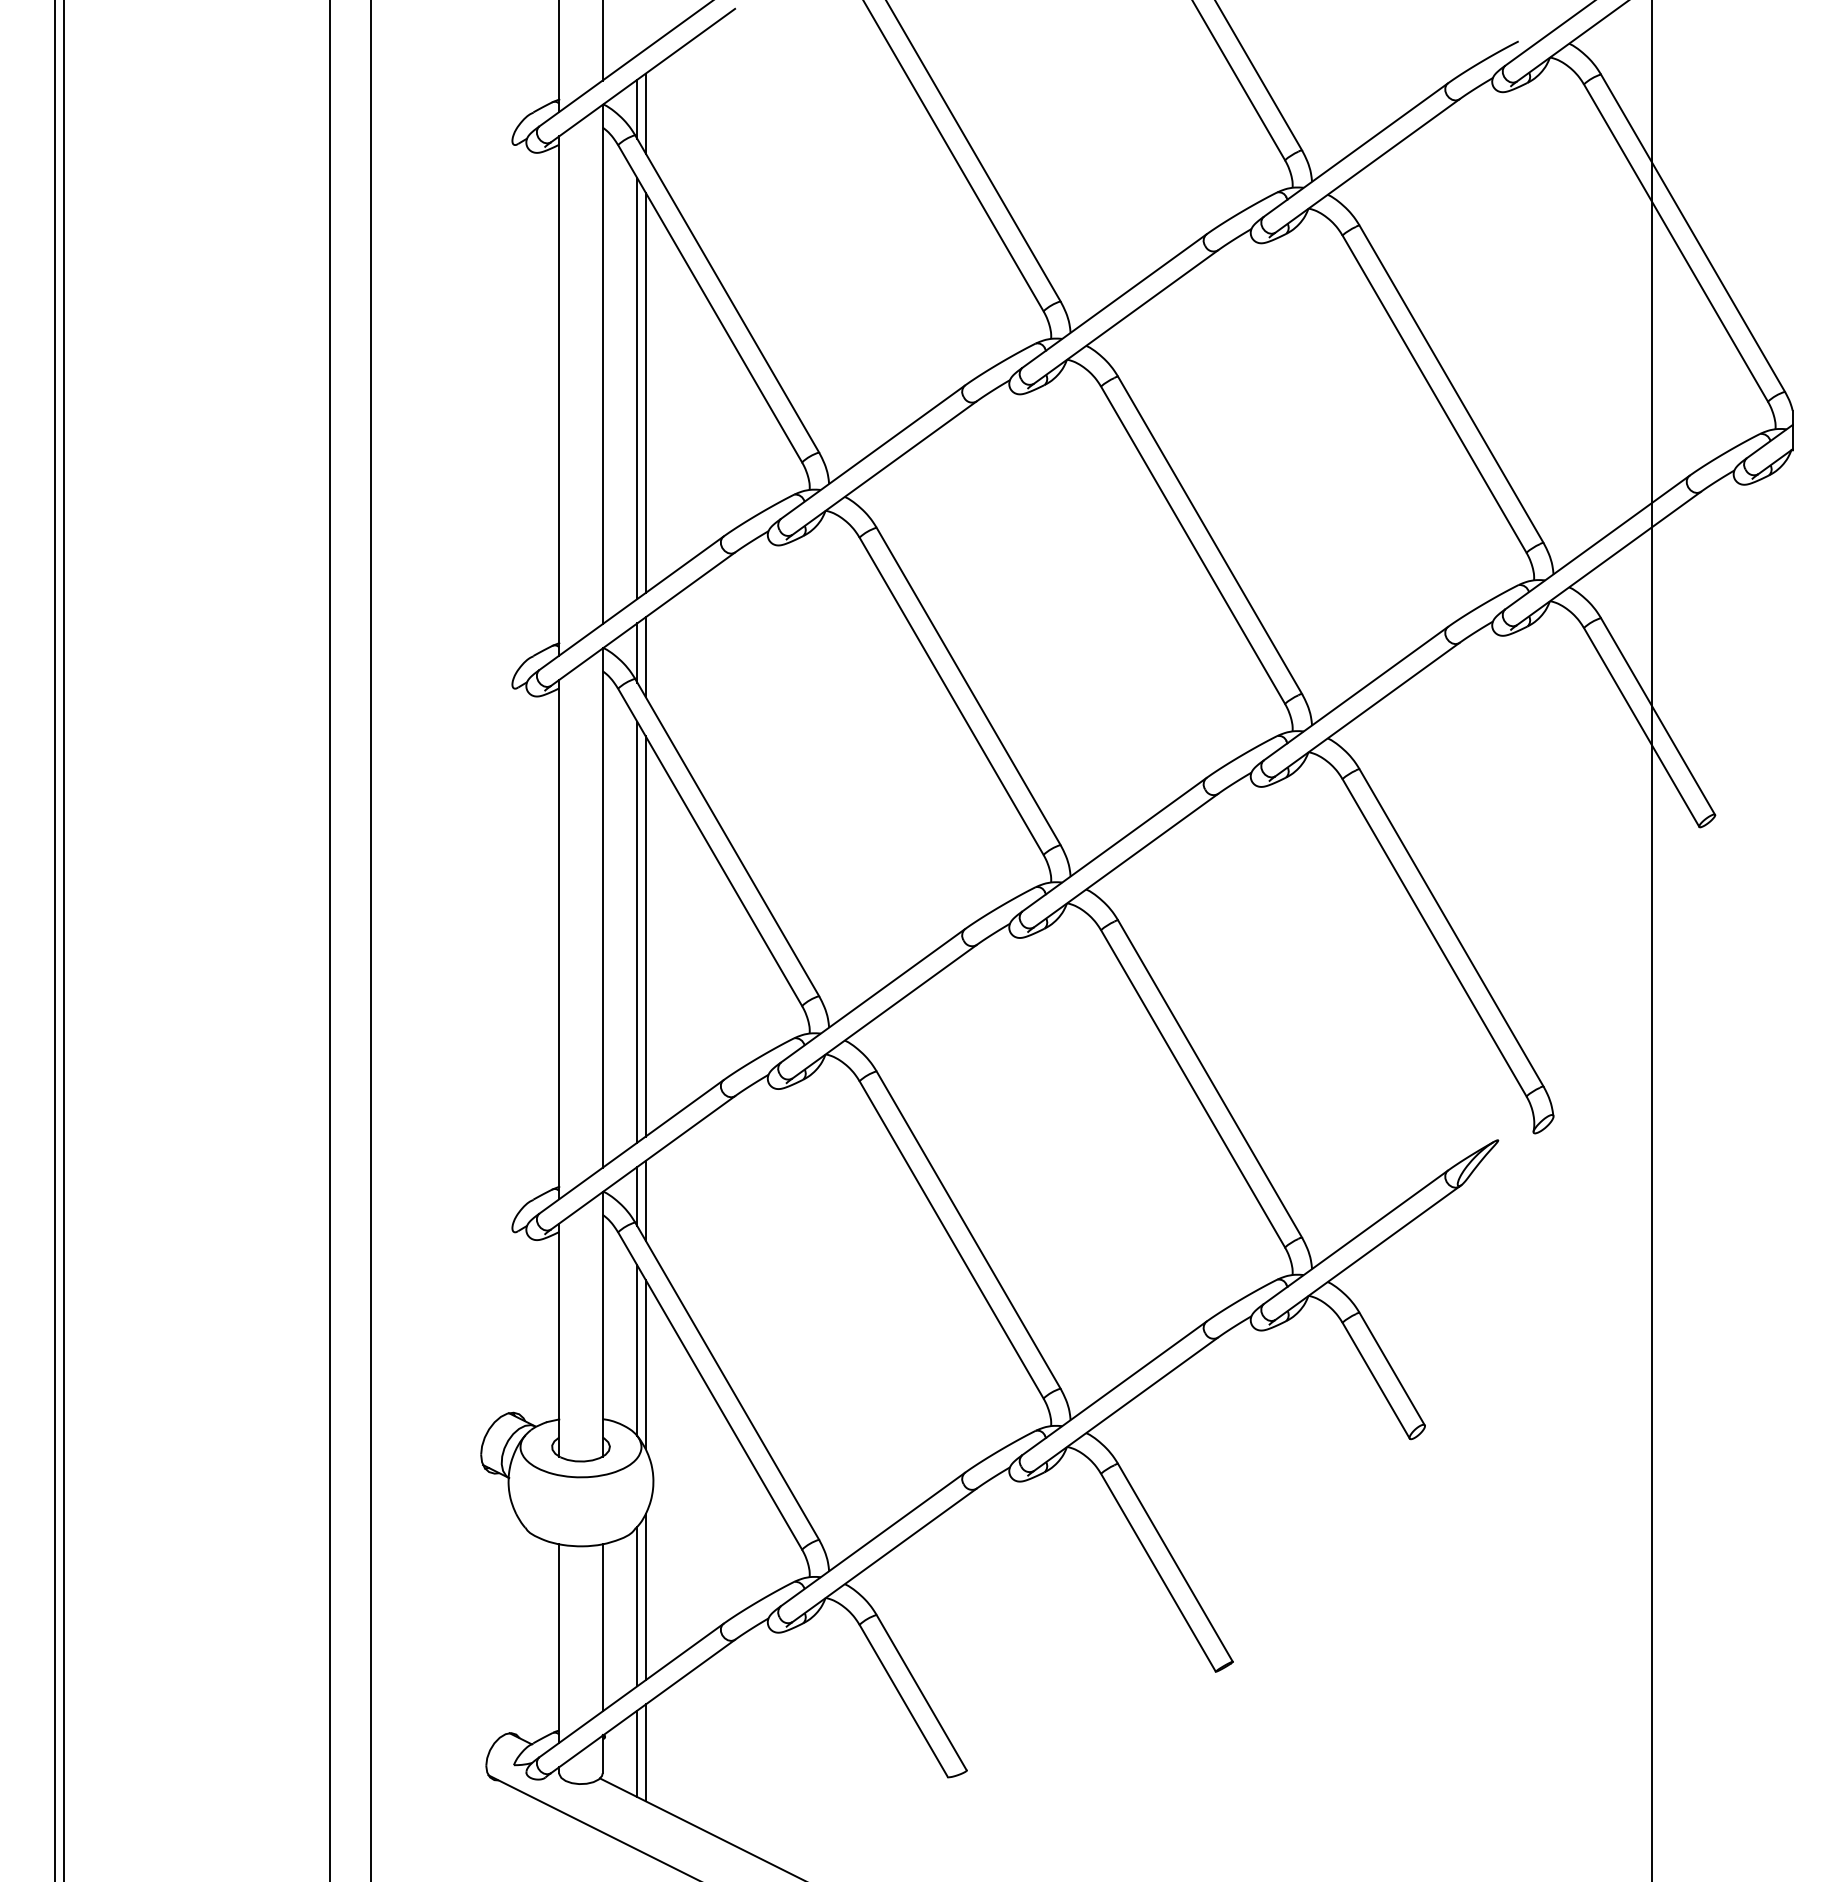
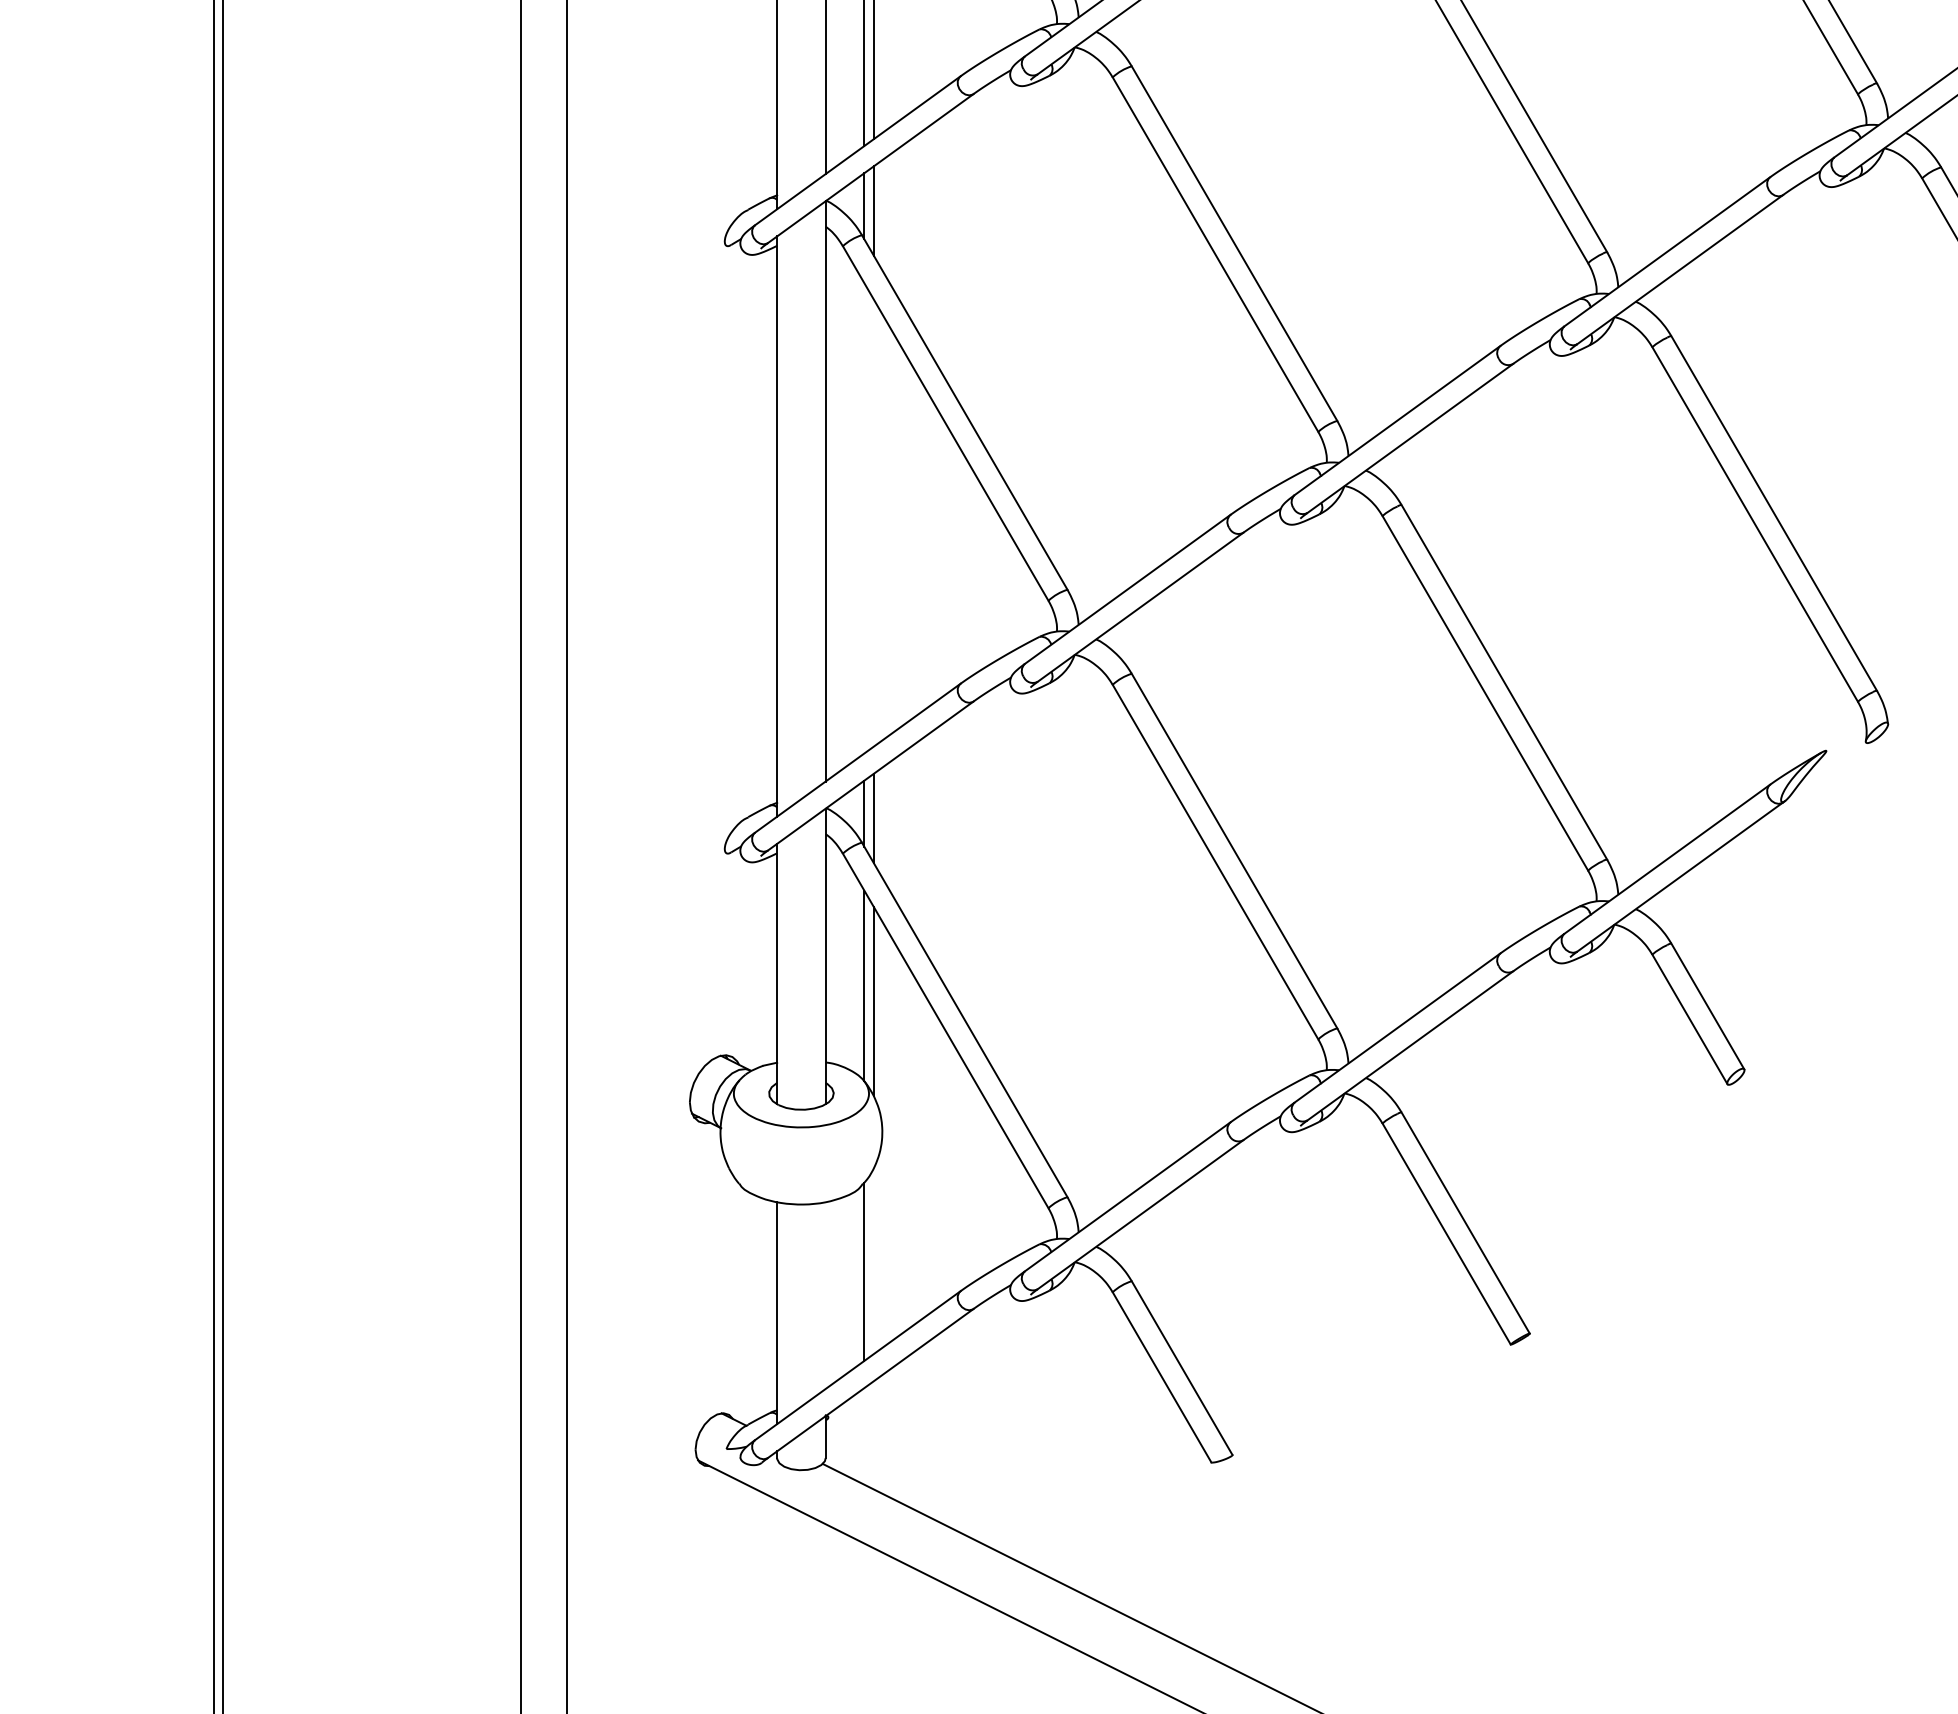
line: (637, 931) -> (864, 517), removed
line: (645, 936) -> (873, 523), removed
line: (645, 1596) -> (873, 1260), removed
line: (602, 1627) -> (825, 1295), removed
line: (645, 1752) -> (873, 1434), removed
line: (637, 1753) -> (864, 1436), removed

